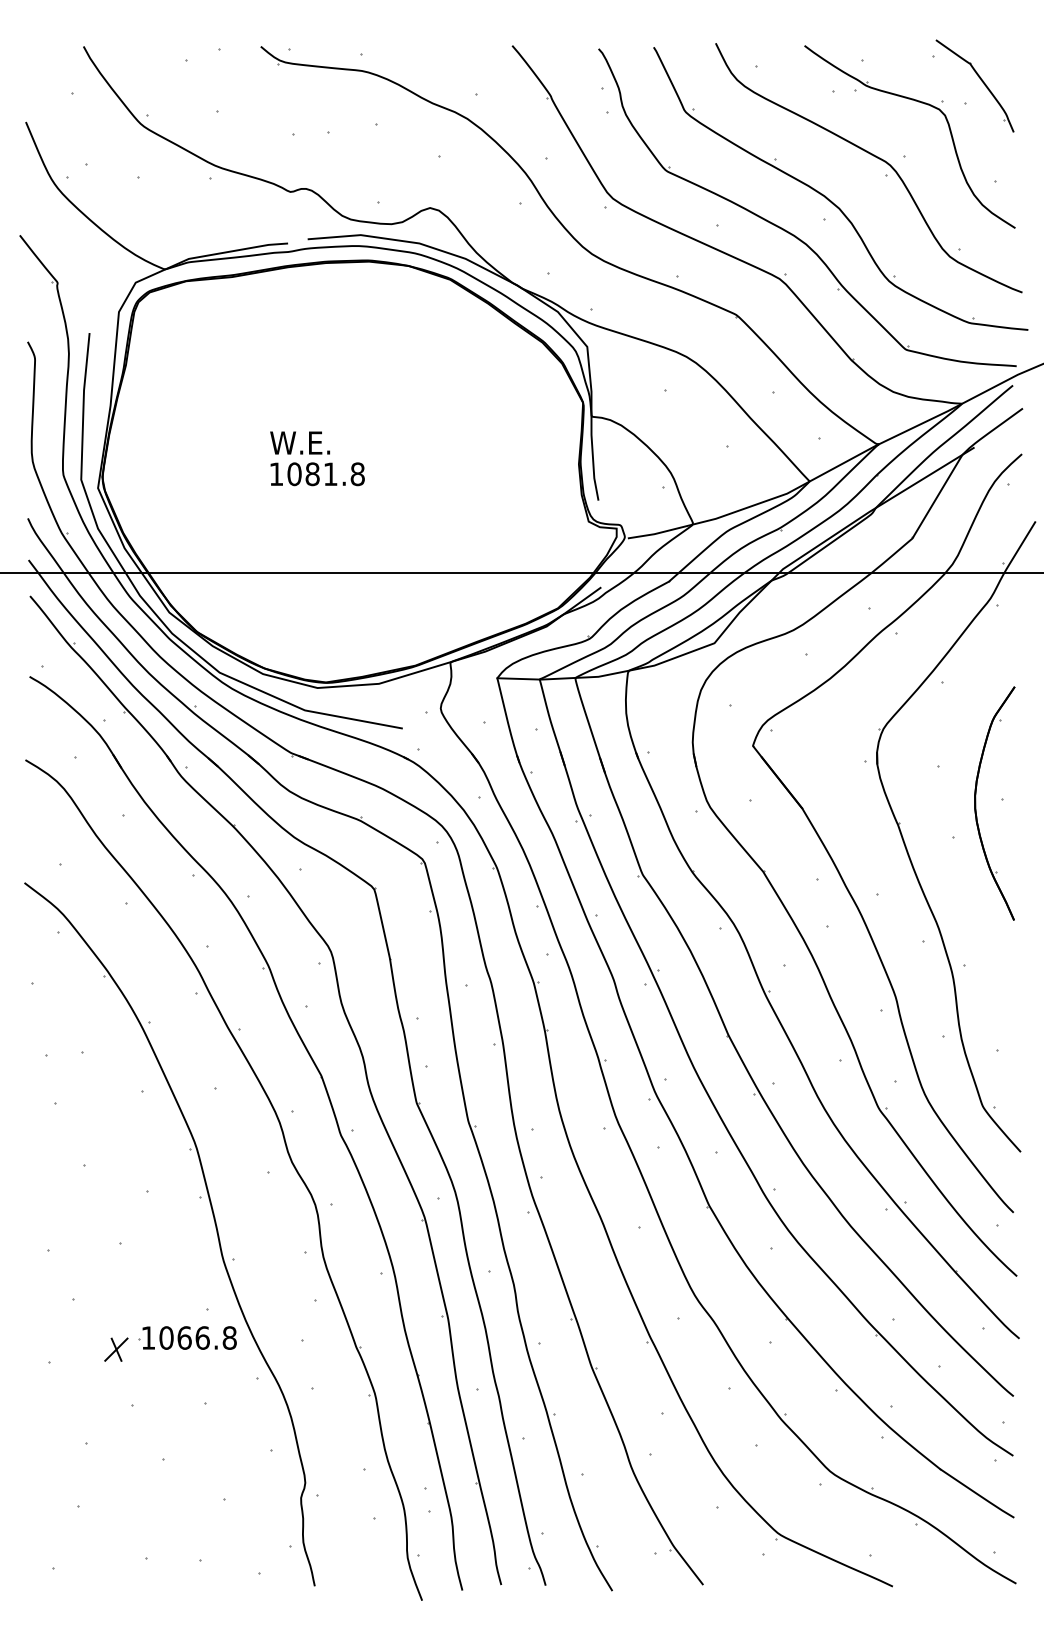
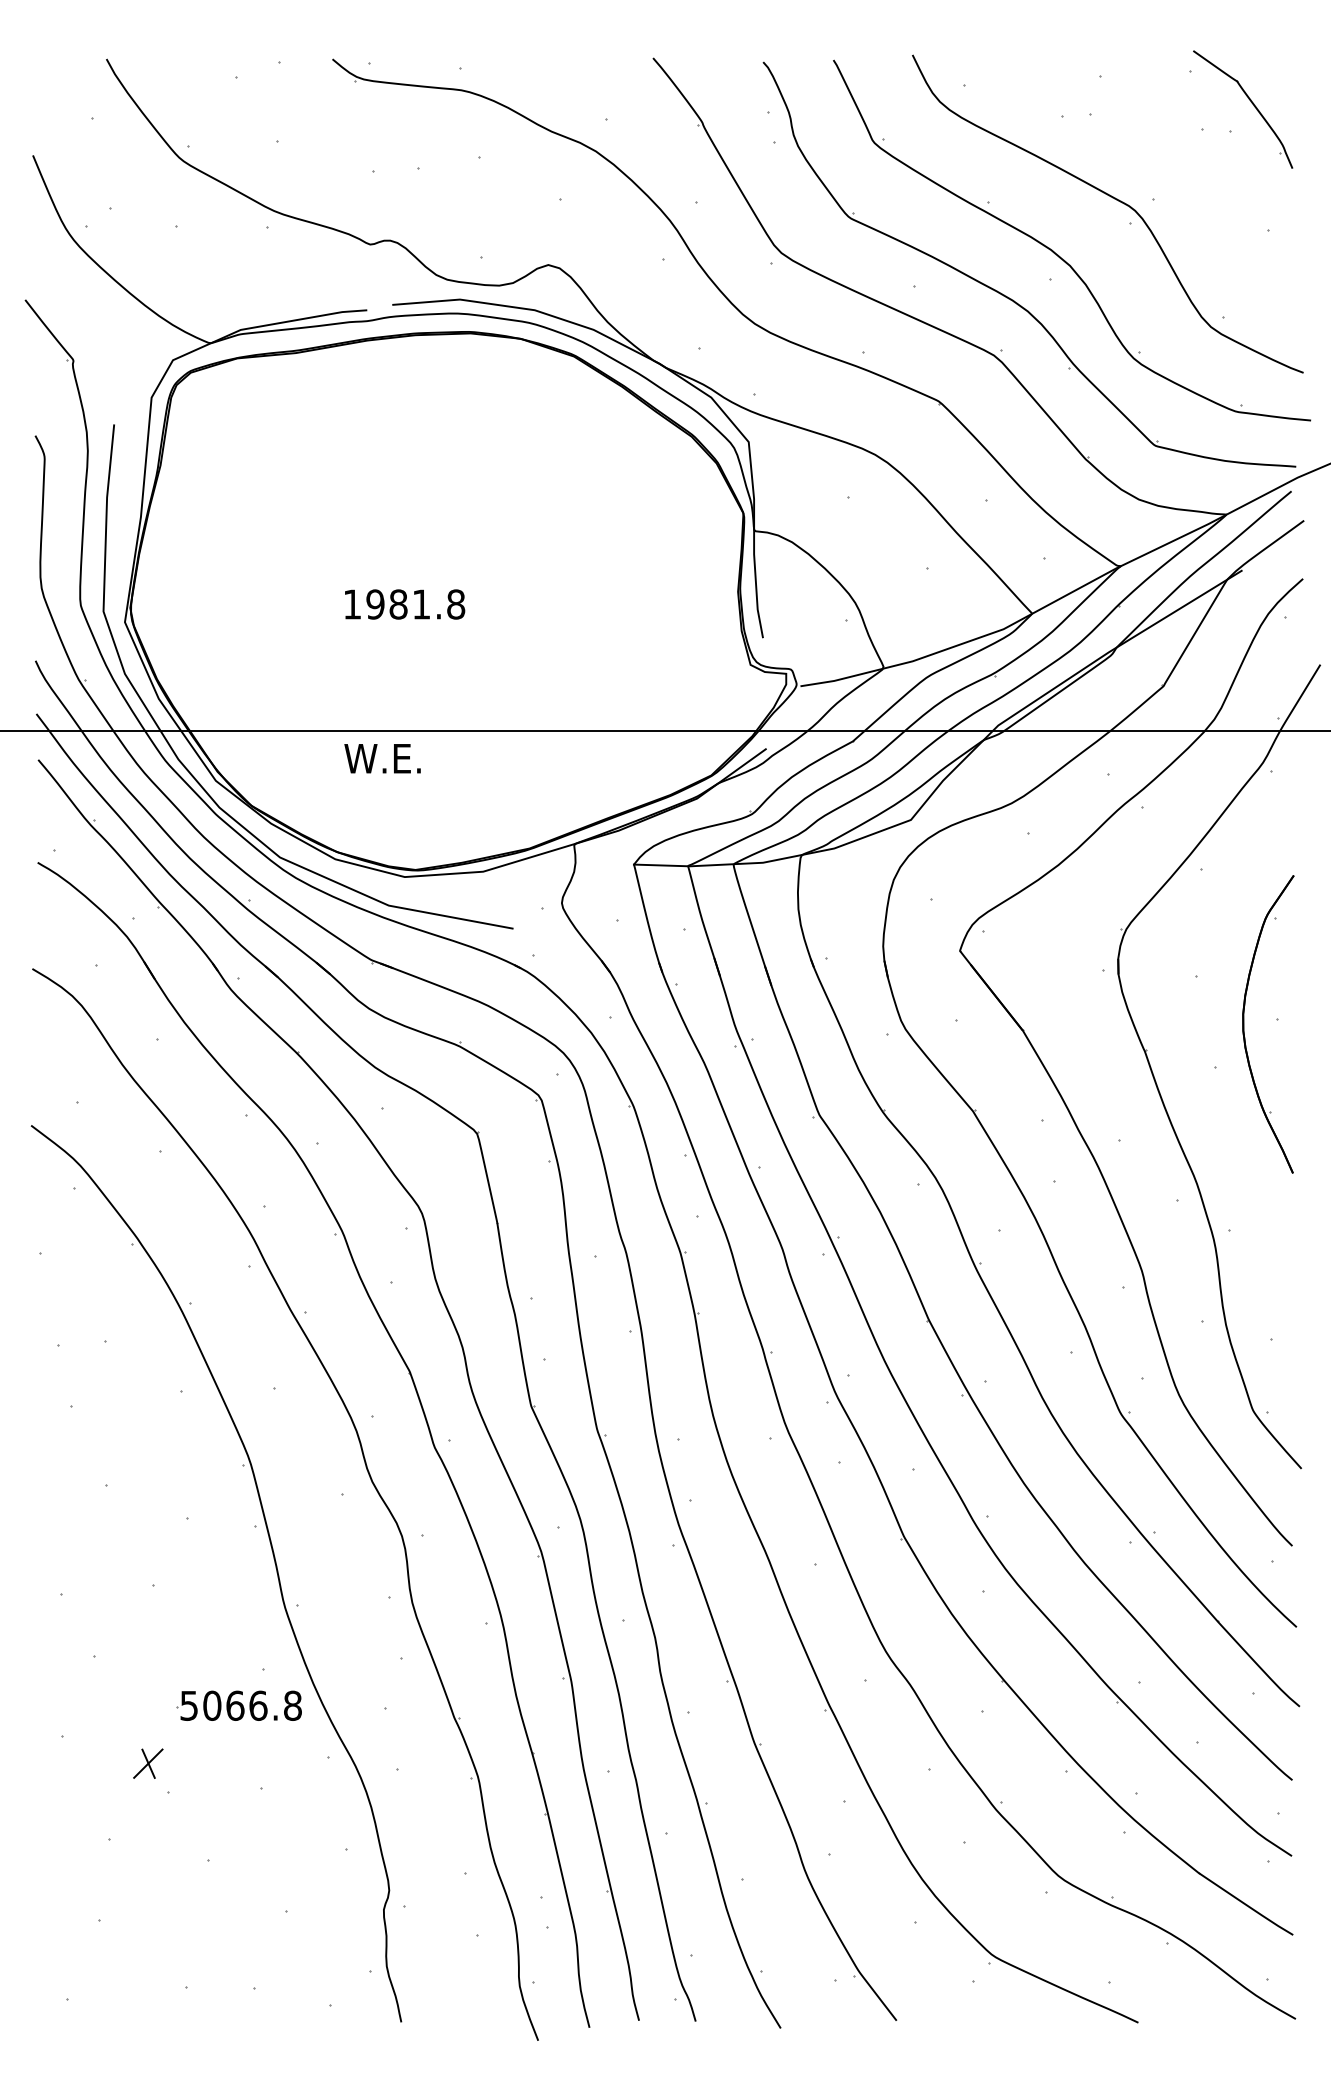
part: (919, 102) -> (1172, 130), removed
text: (300, 442) -> (382, 758), moved
text: (294, 474) -> (375, 604), 1081.8 -> 1981.8
text: (147, 1337) -> (188, 1705), 1066.8 -> 5066.8
part: (116, 1349) -> (148, 1763), moved

